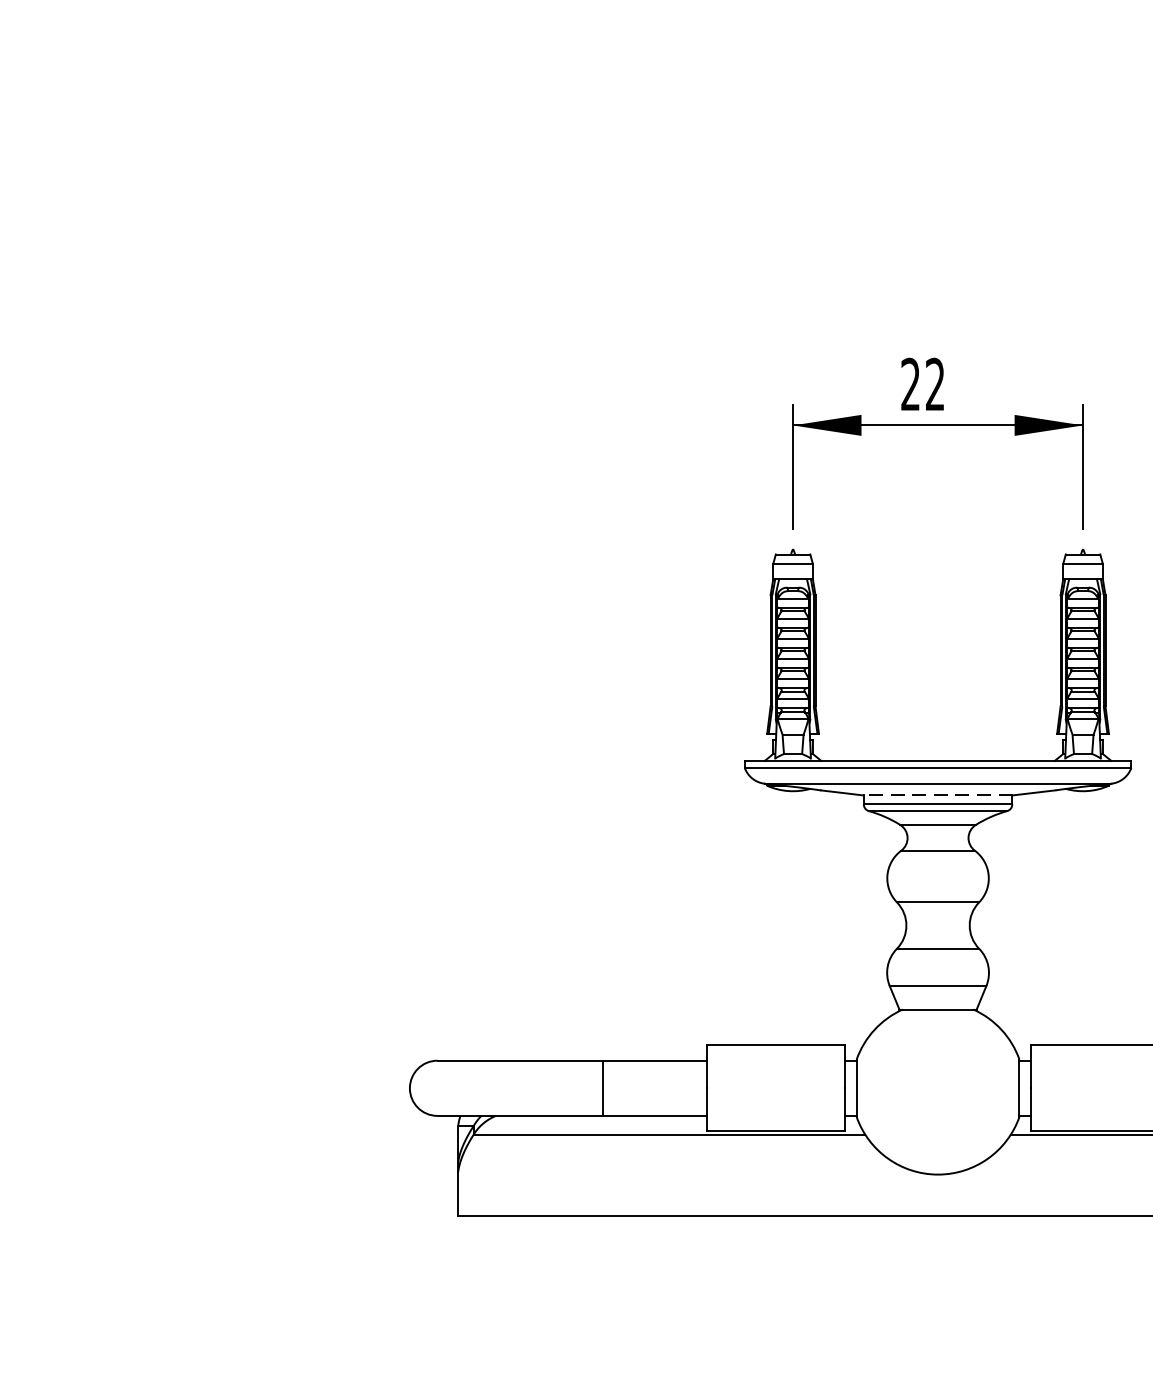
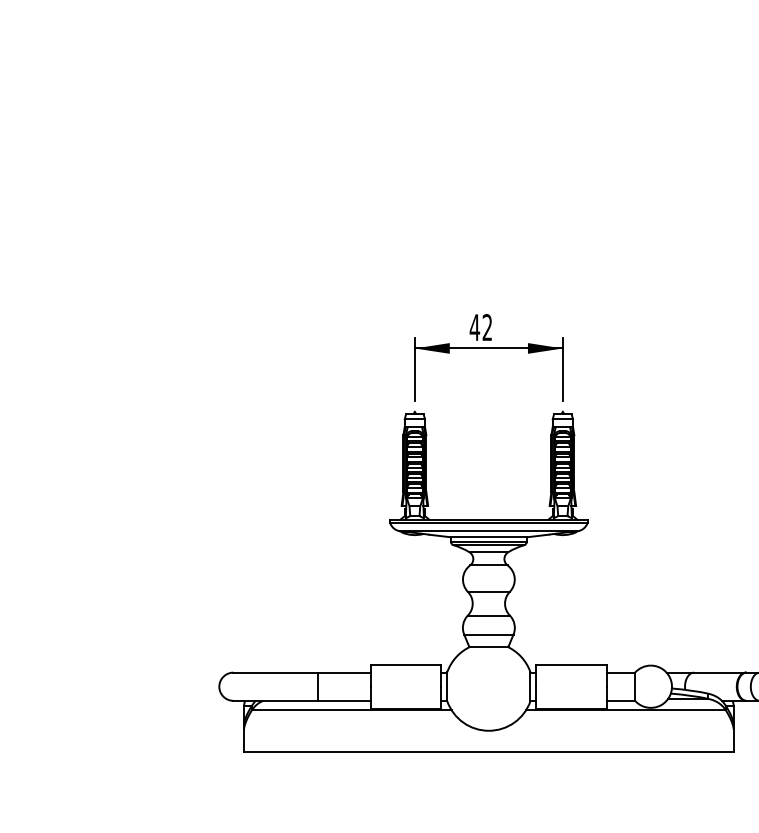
text: (909, 384) -> (474, 327), 22 -> 42
line: (937, 795) -> (488, 537), dashed -> solid

